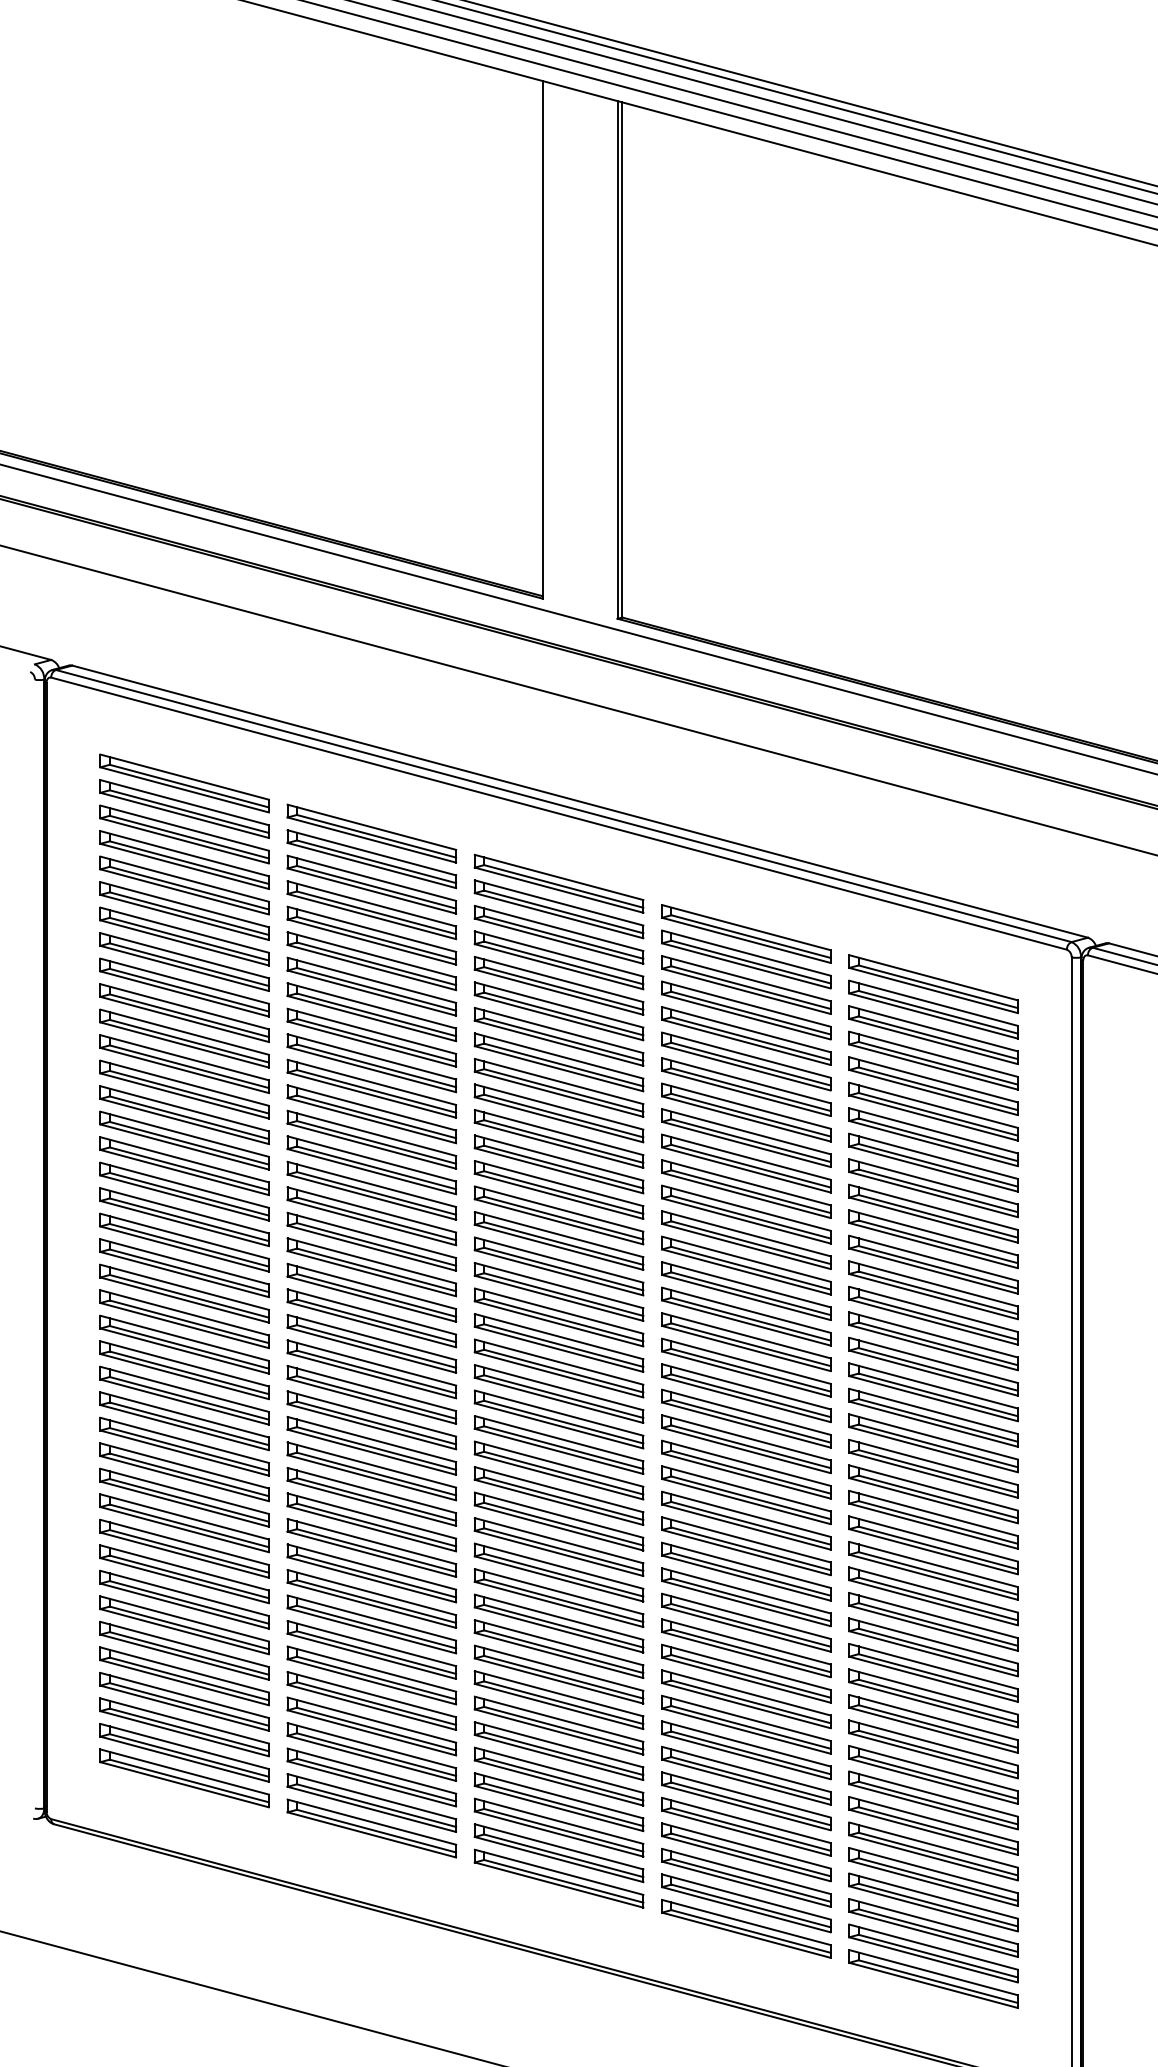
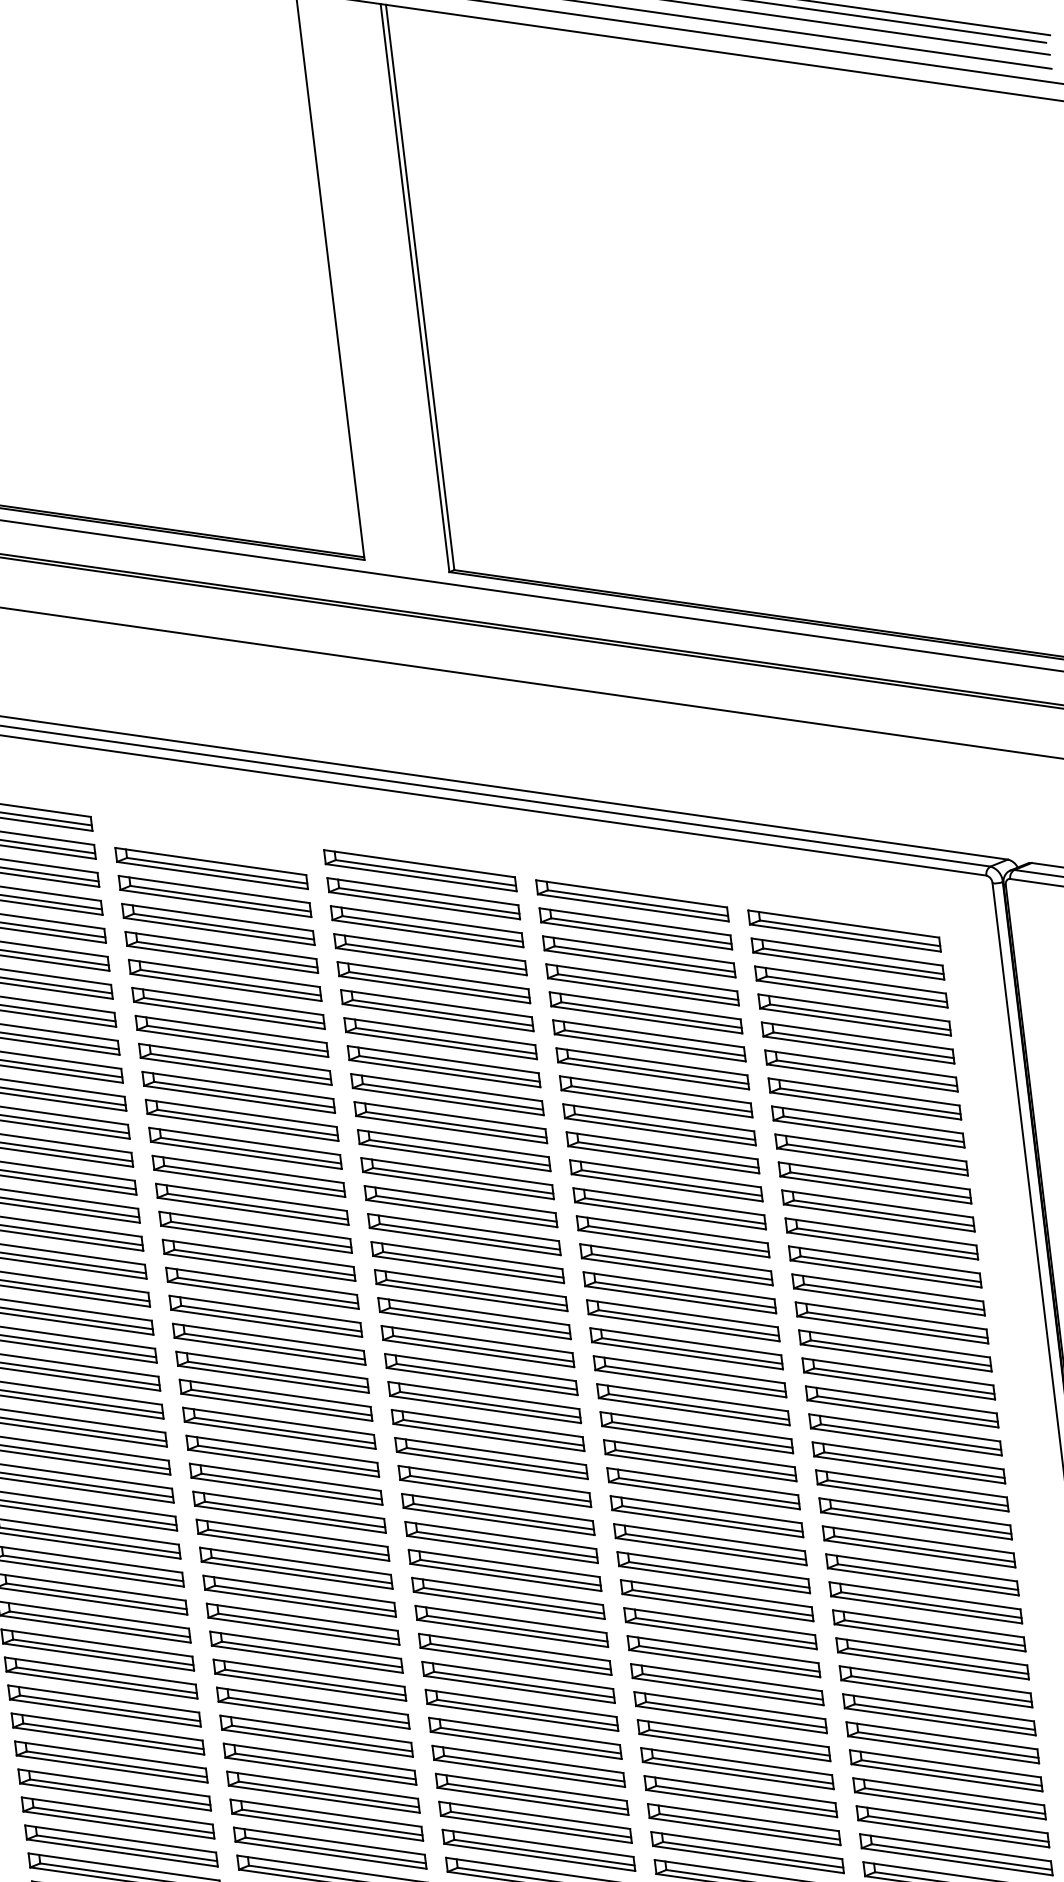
part: (371, 833) -> (207, 840), removed

